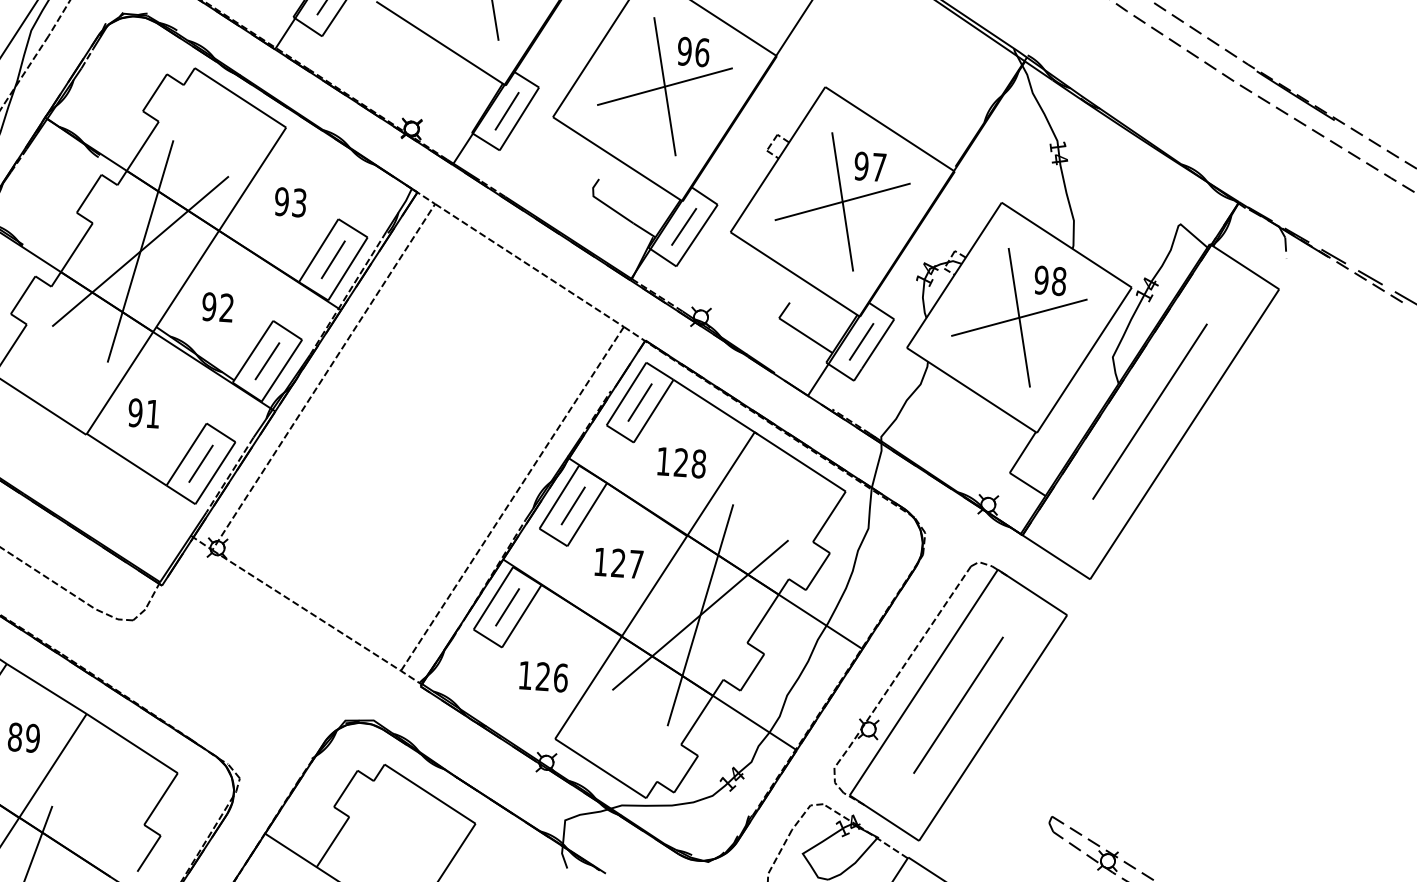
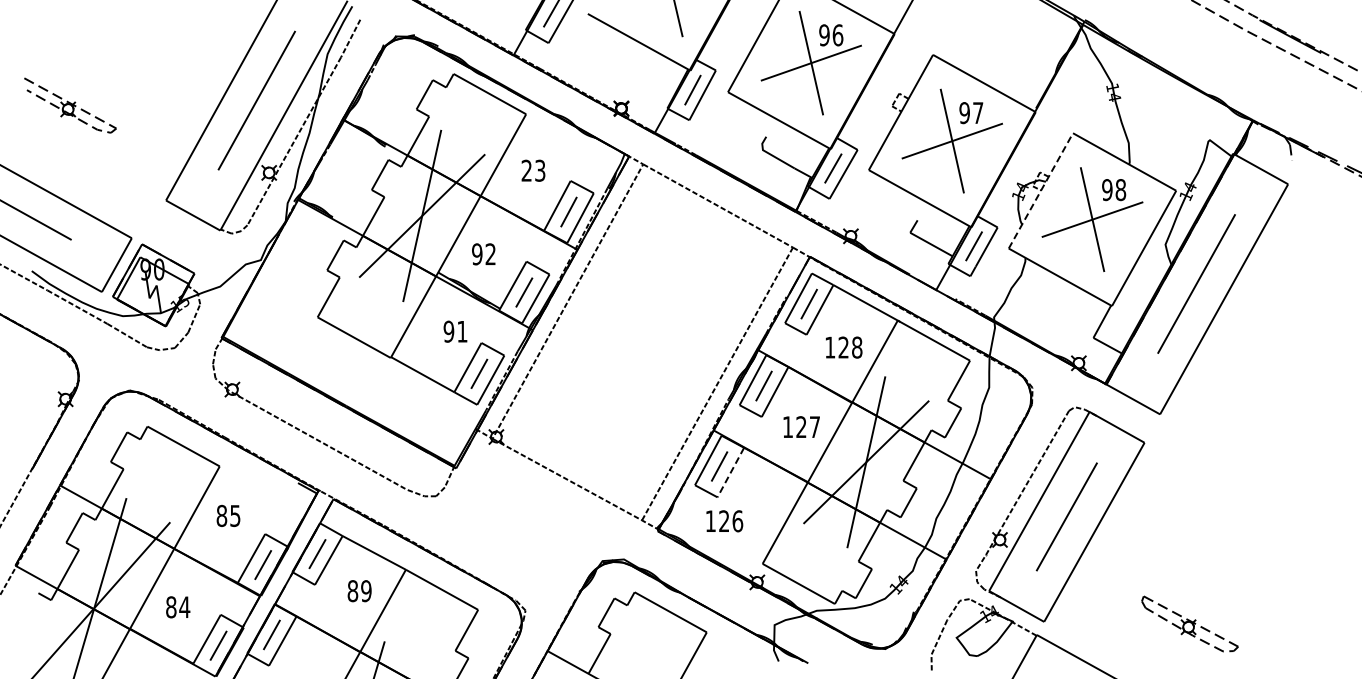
text: (281, 201) -> (526, 170), 93 -> 23
line: (953, 274) -> (1040, 190), solid -> dashed
text: (144, 413) -> (455, 331), moved
line: (521, 617) -> (730, 473), solid -> dashed
text: (543, 677) -> (724, 521), moved

